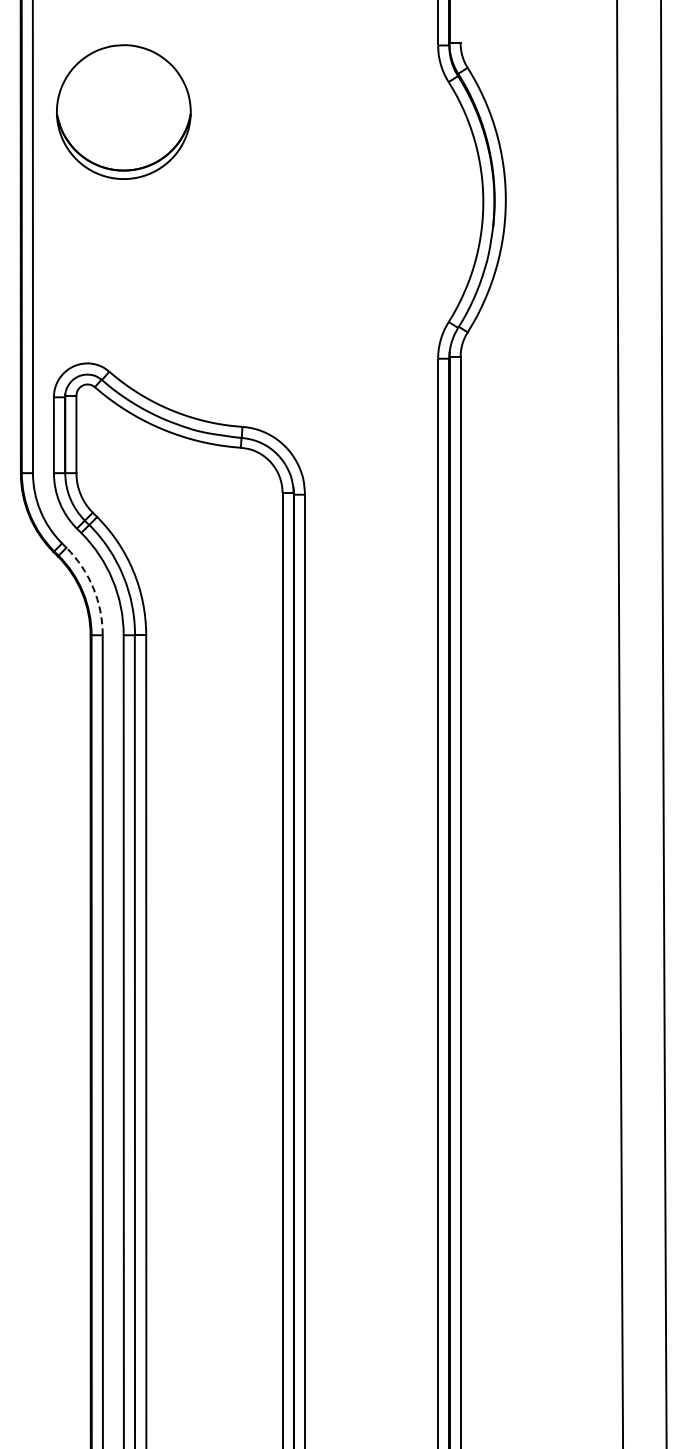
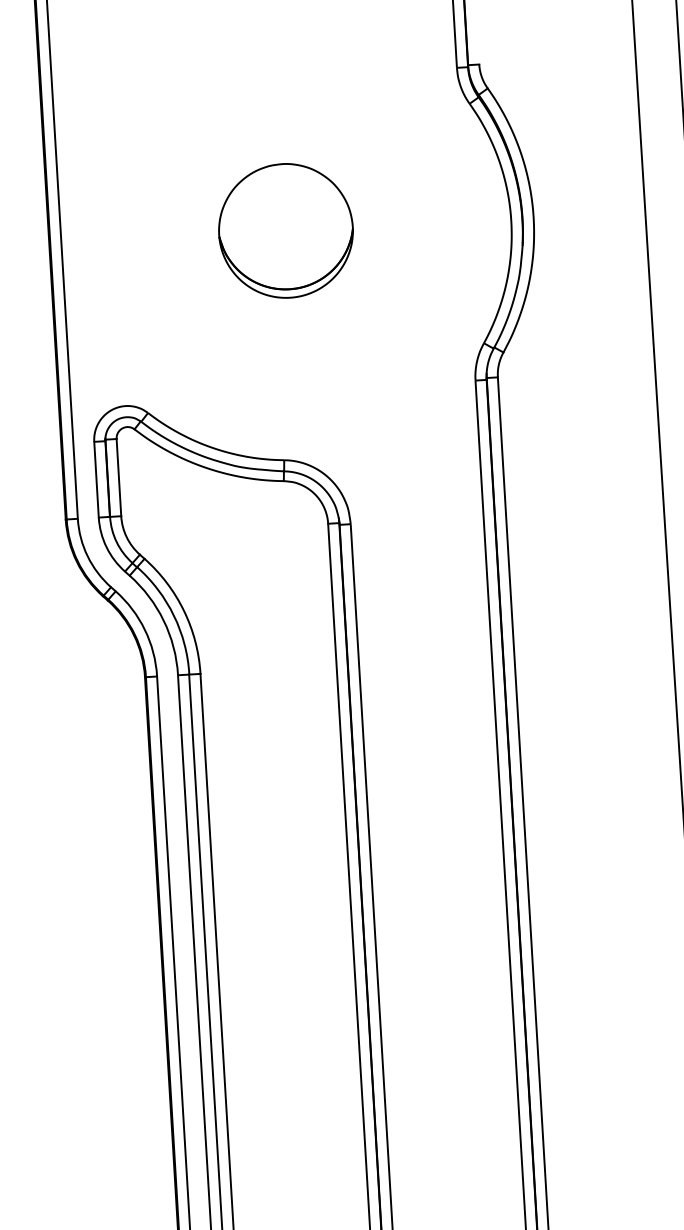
part: (123, 111) -> (285, 230), moved
arc: (93, 587) -> (145, 629), dashed -> solid

